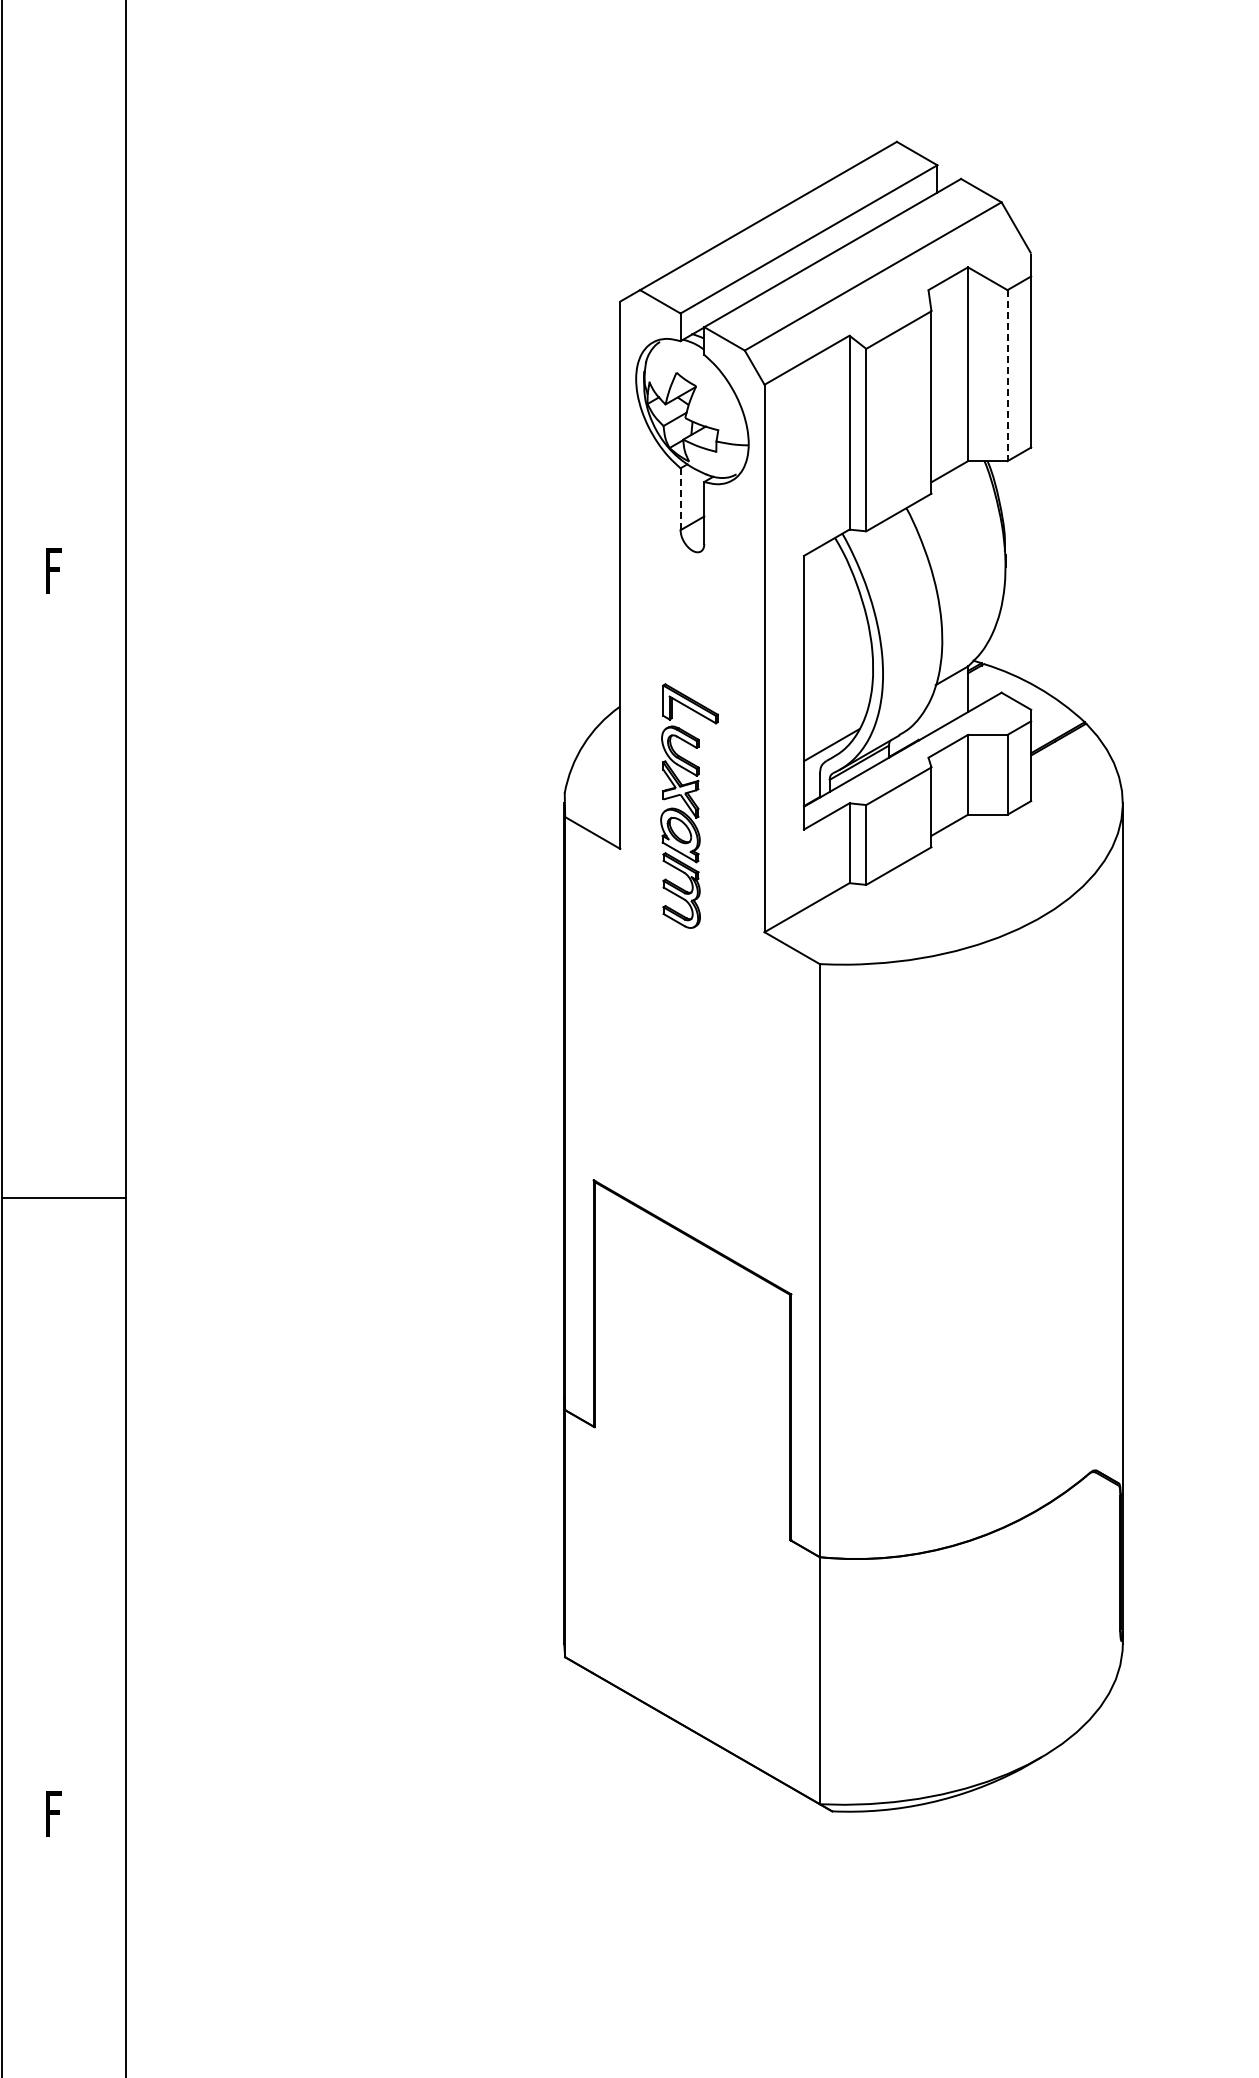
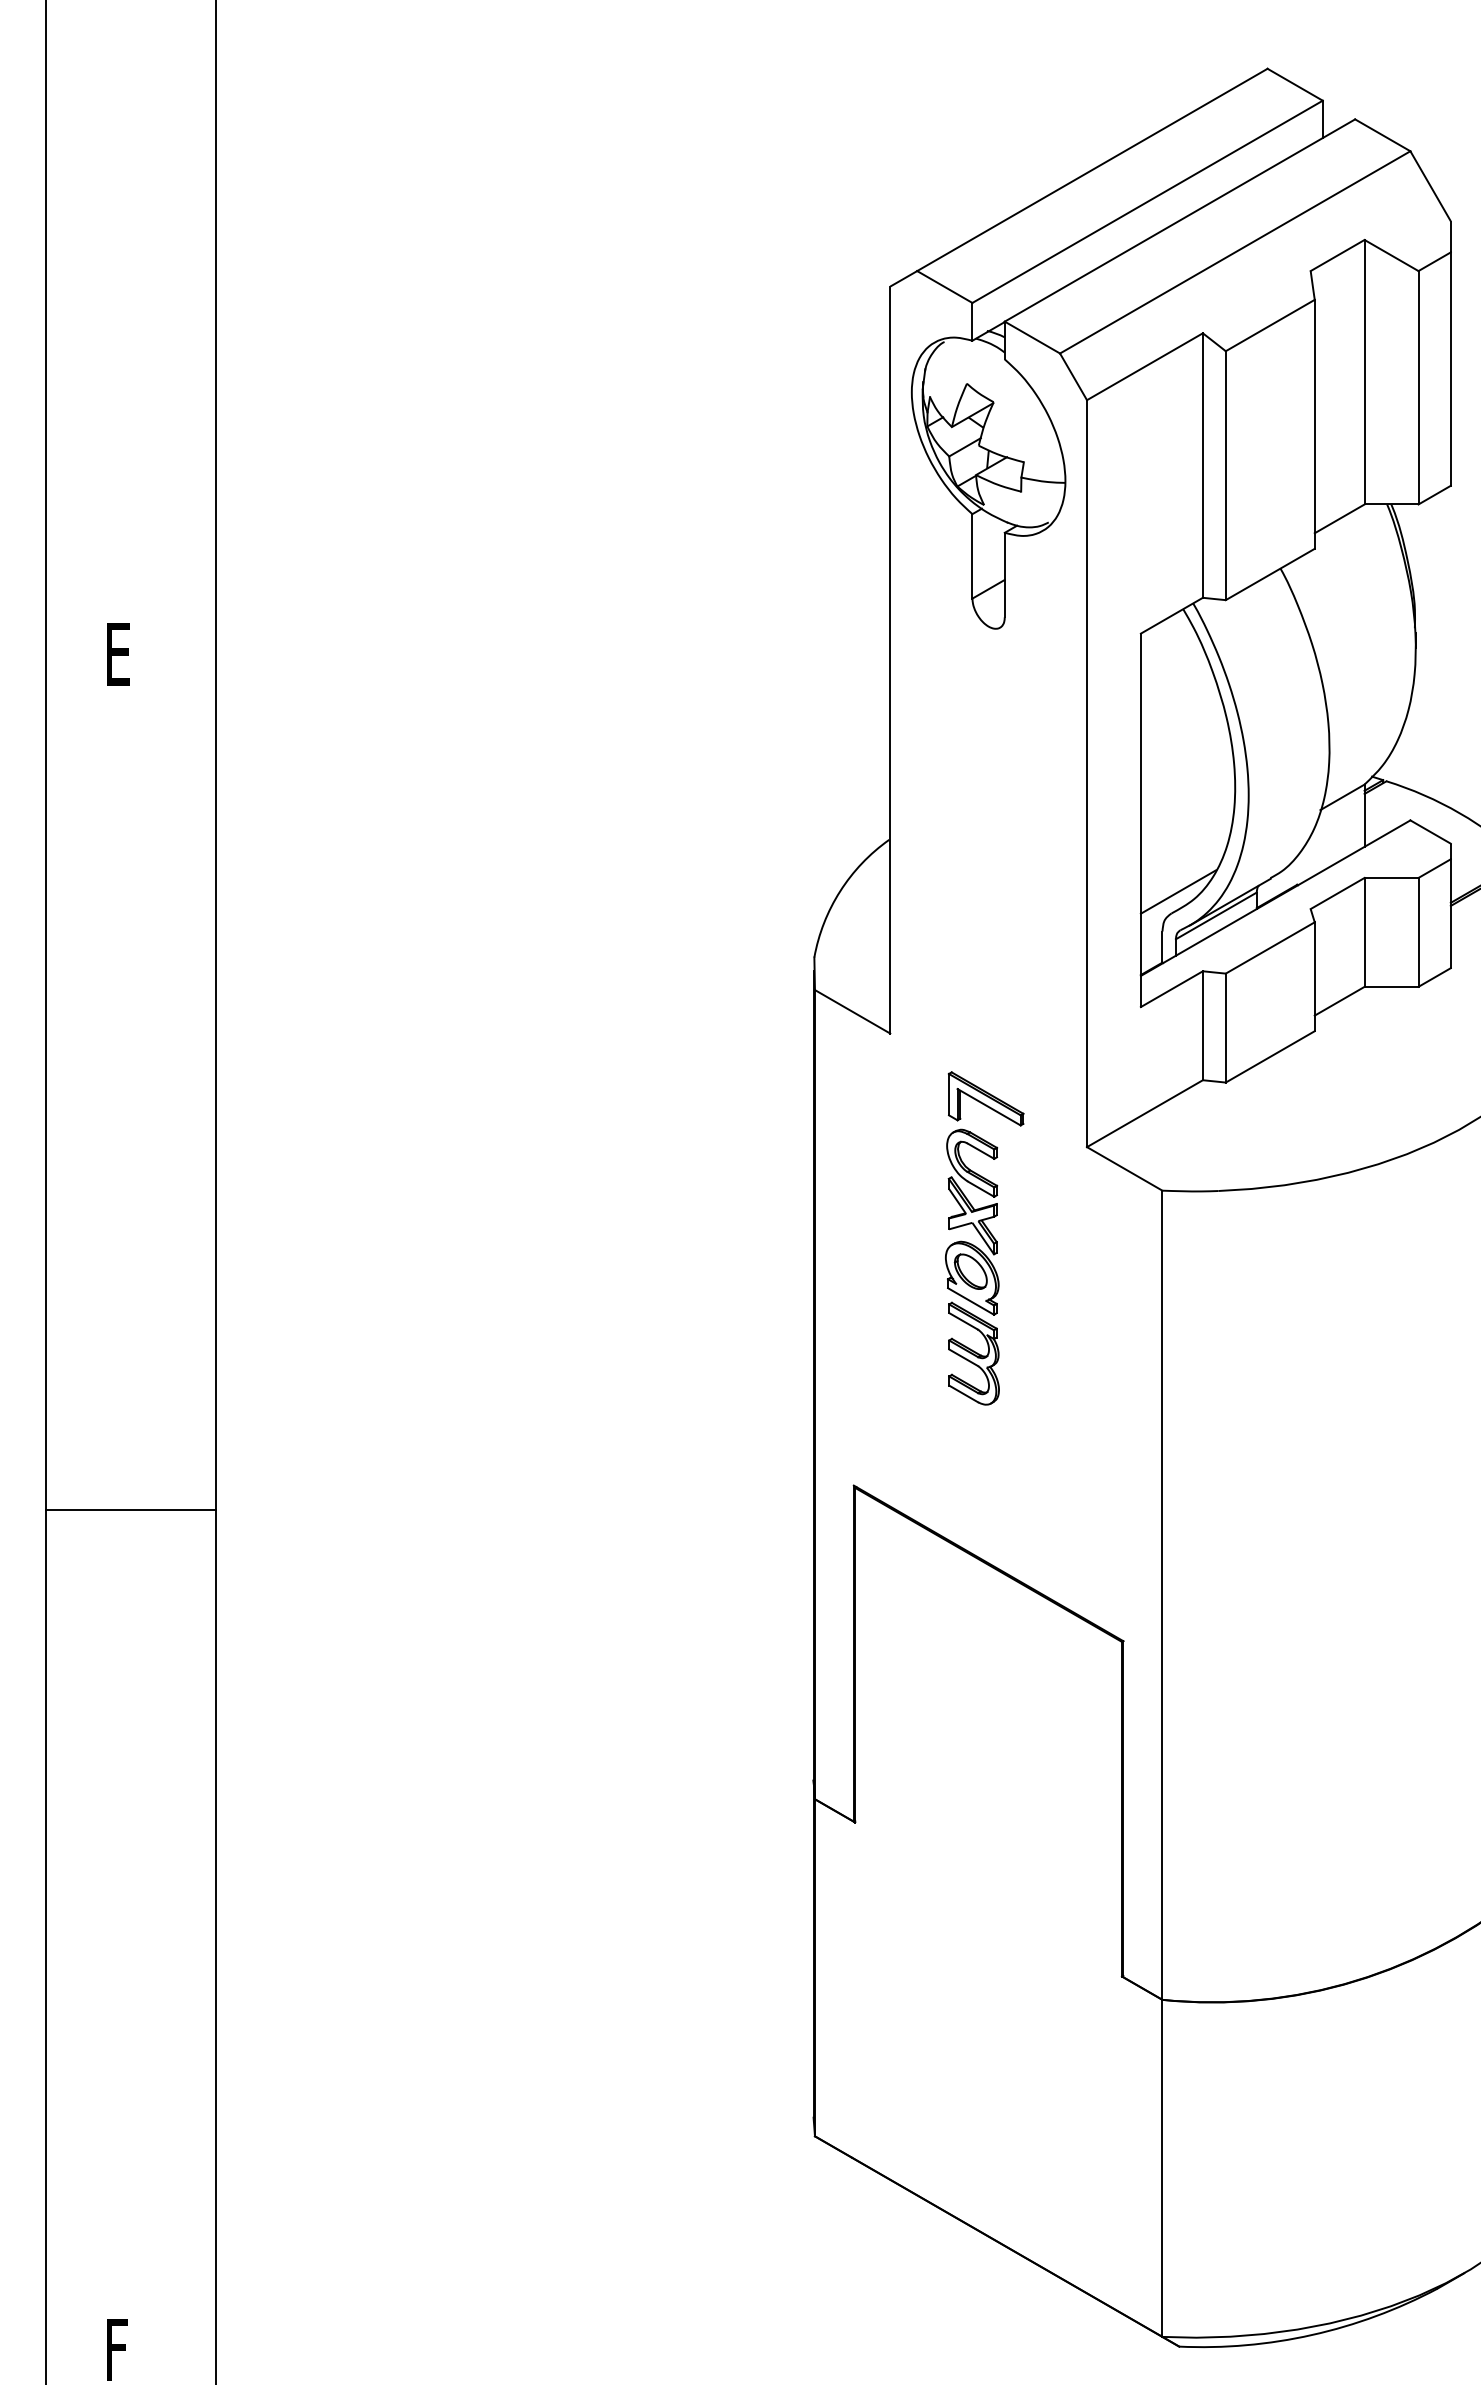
line: (1007, 375) -> (1418, 387), dashed -> solid
line: (680, 499) -> (972, 556), dashed -> solid
text: (56, 570) -> (120, 653), F -> E
part: (689, 805) -> (984, 1237), moved

